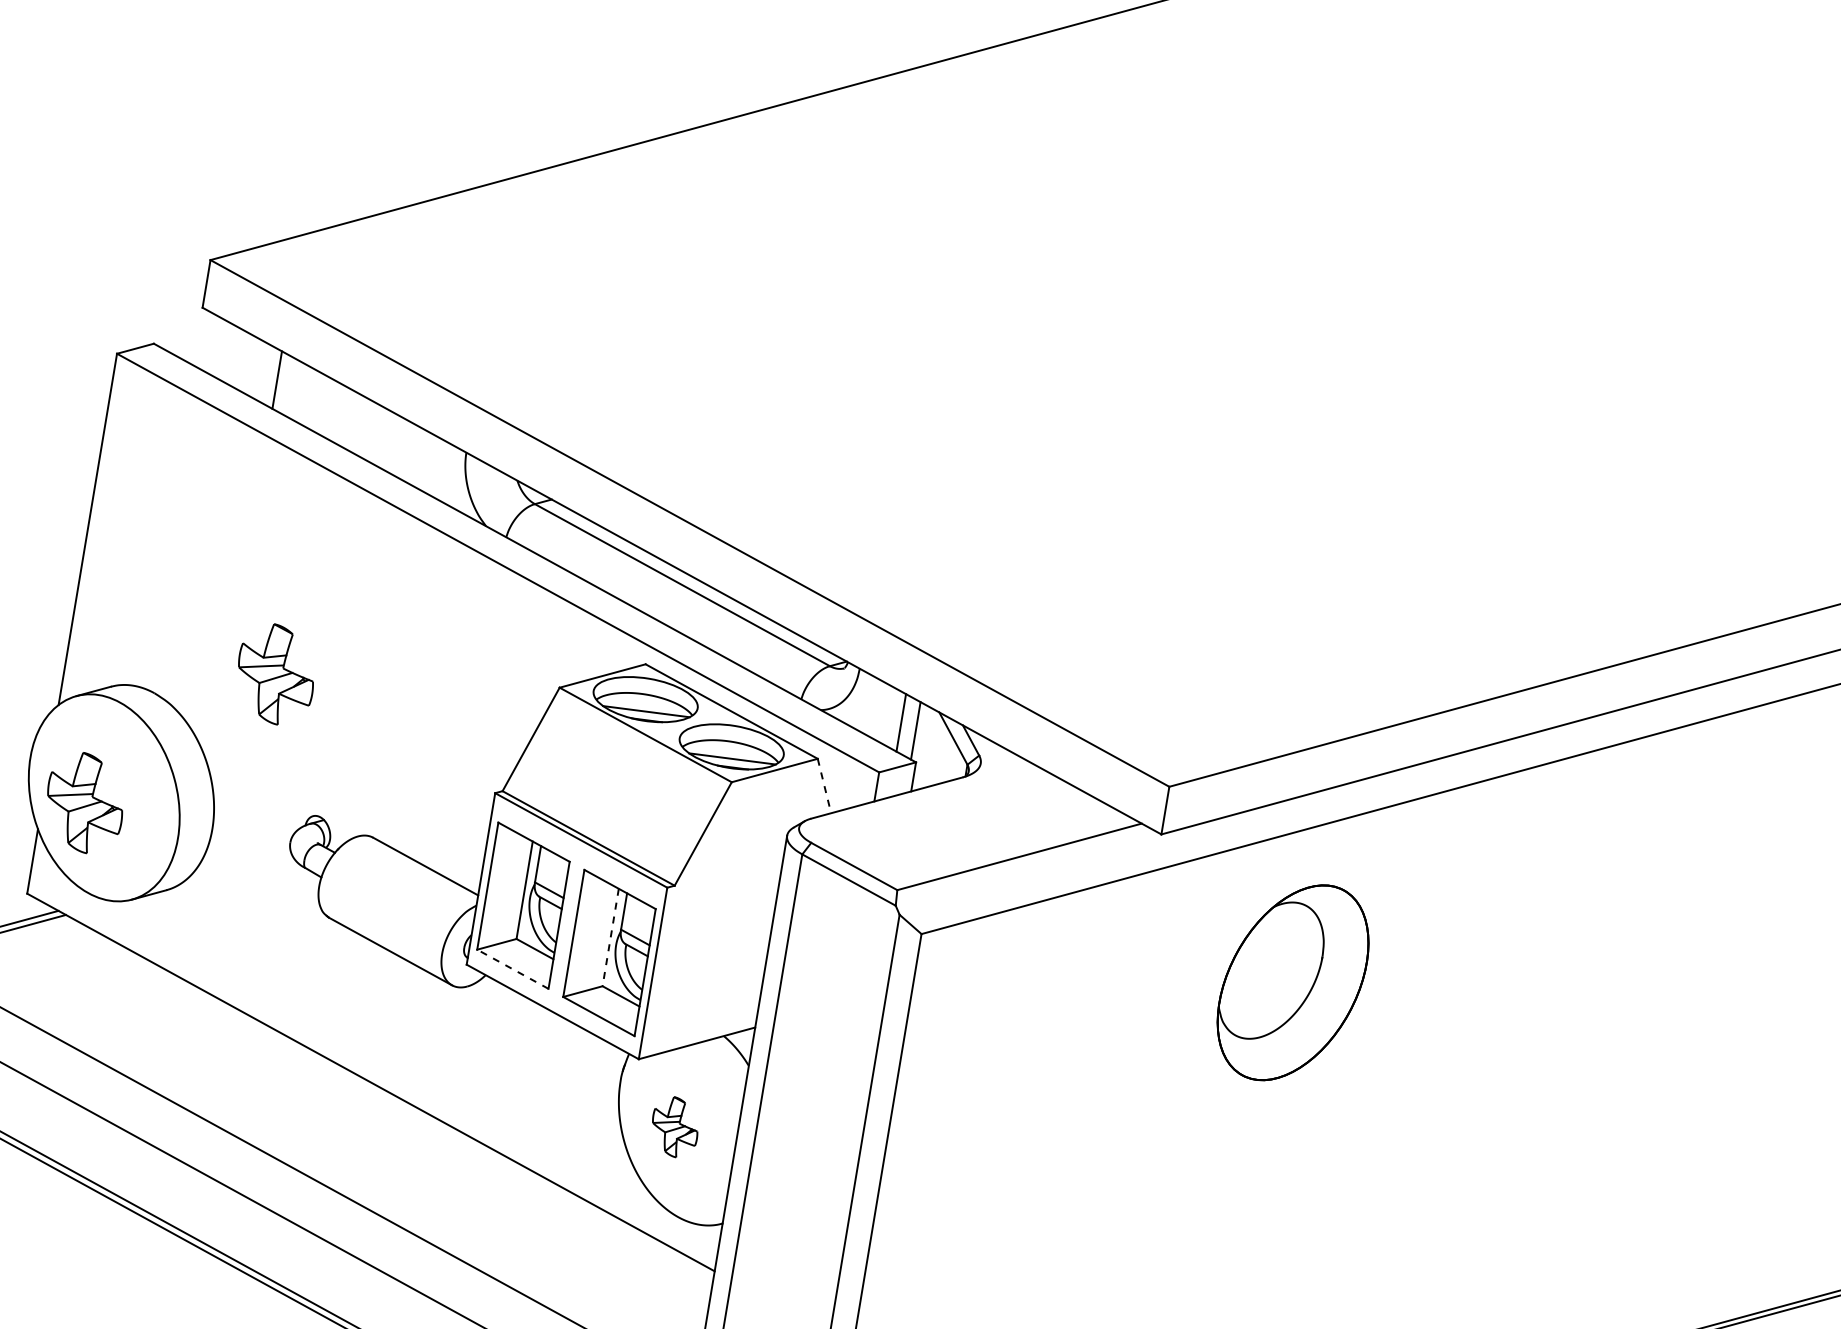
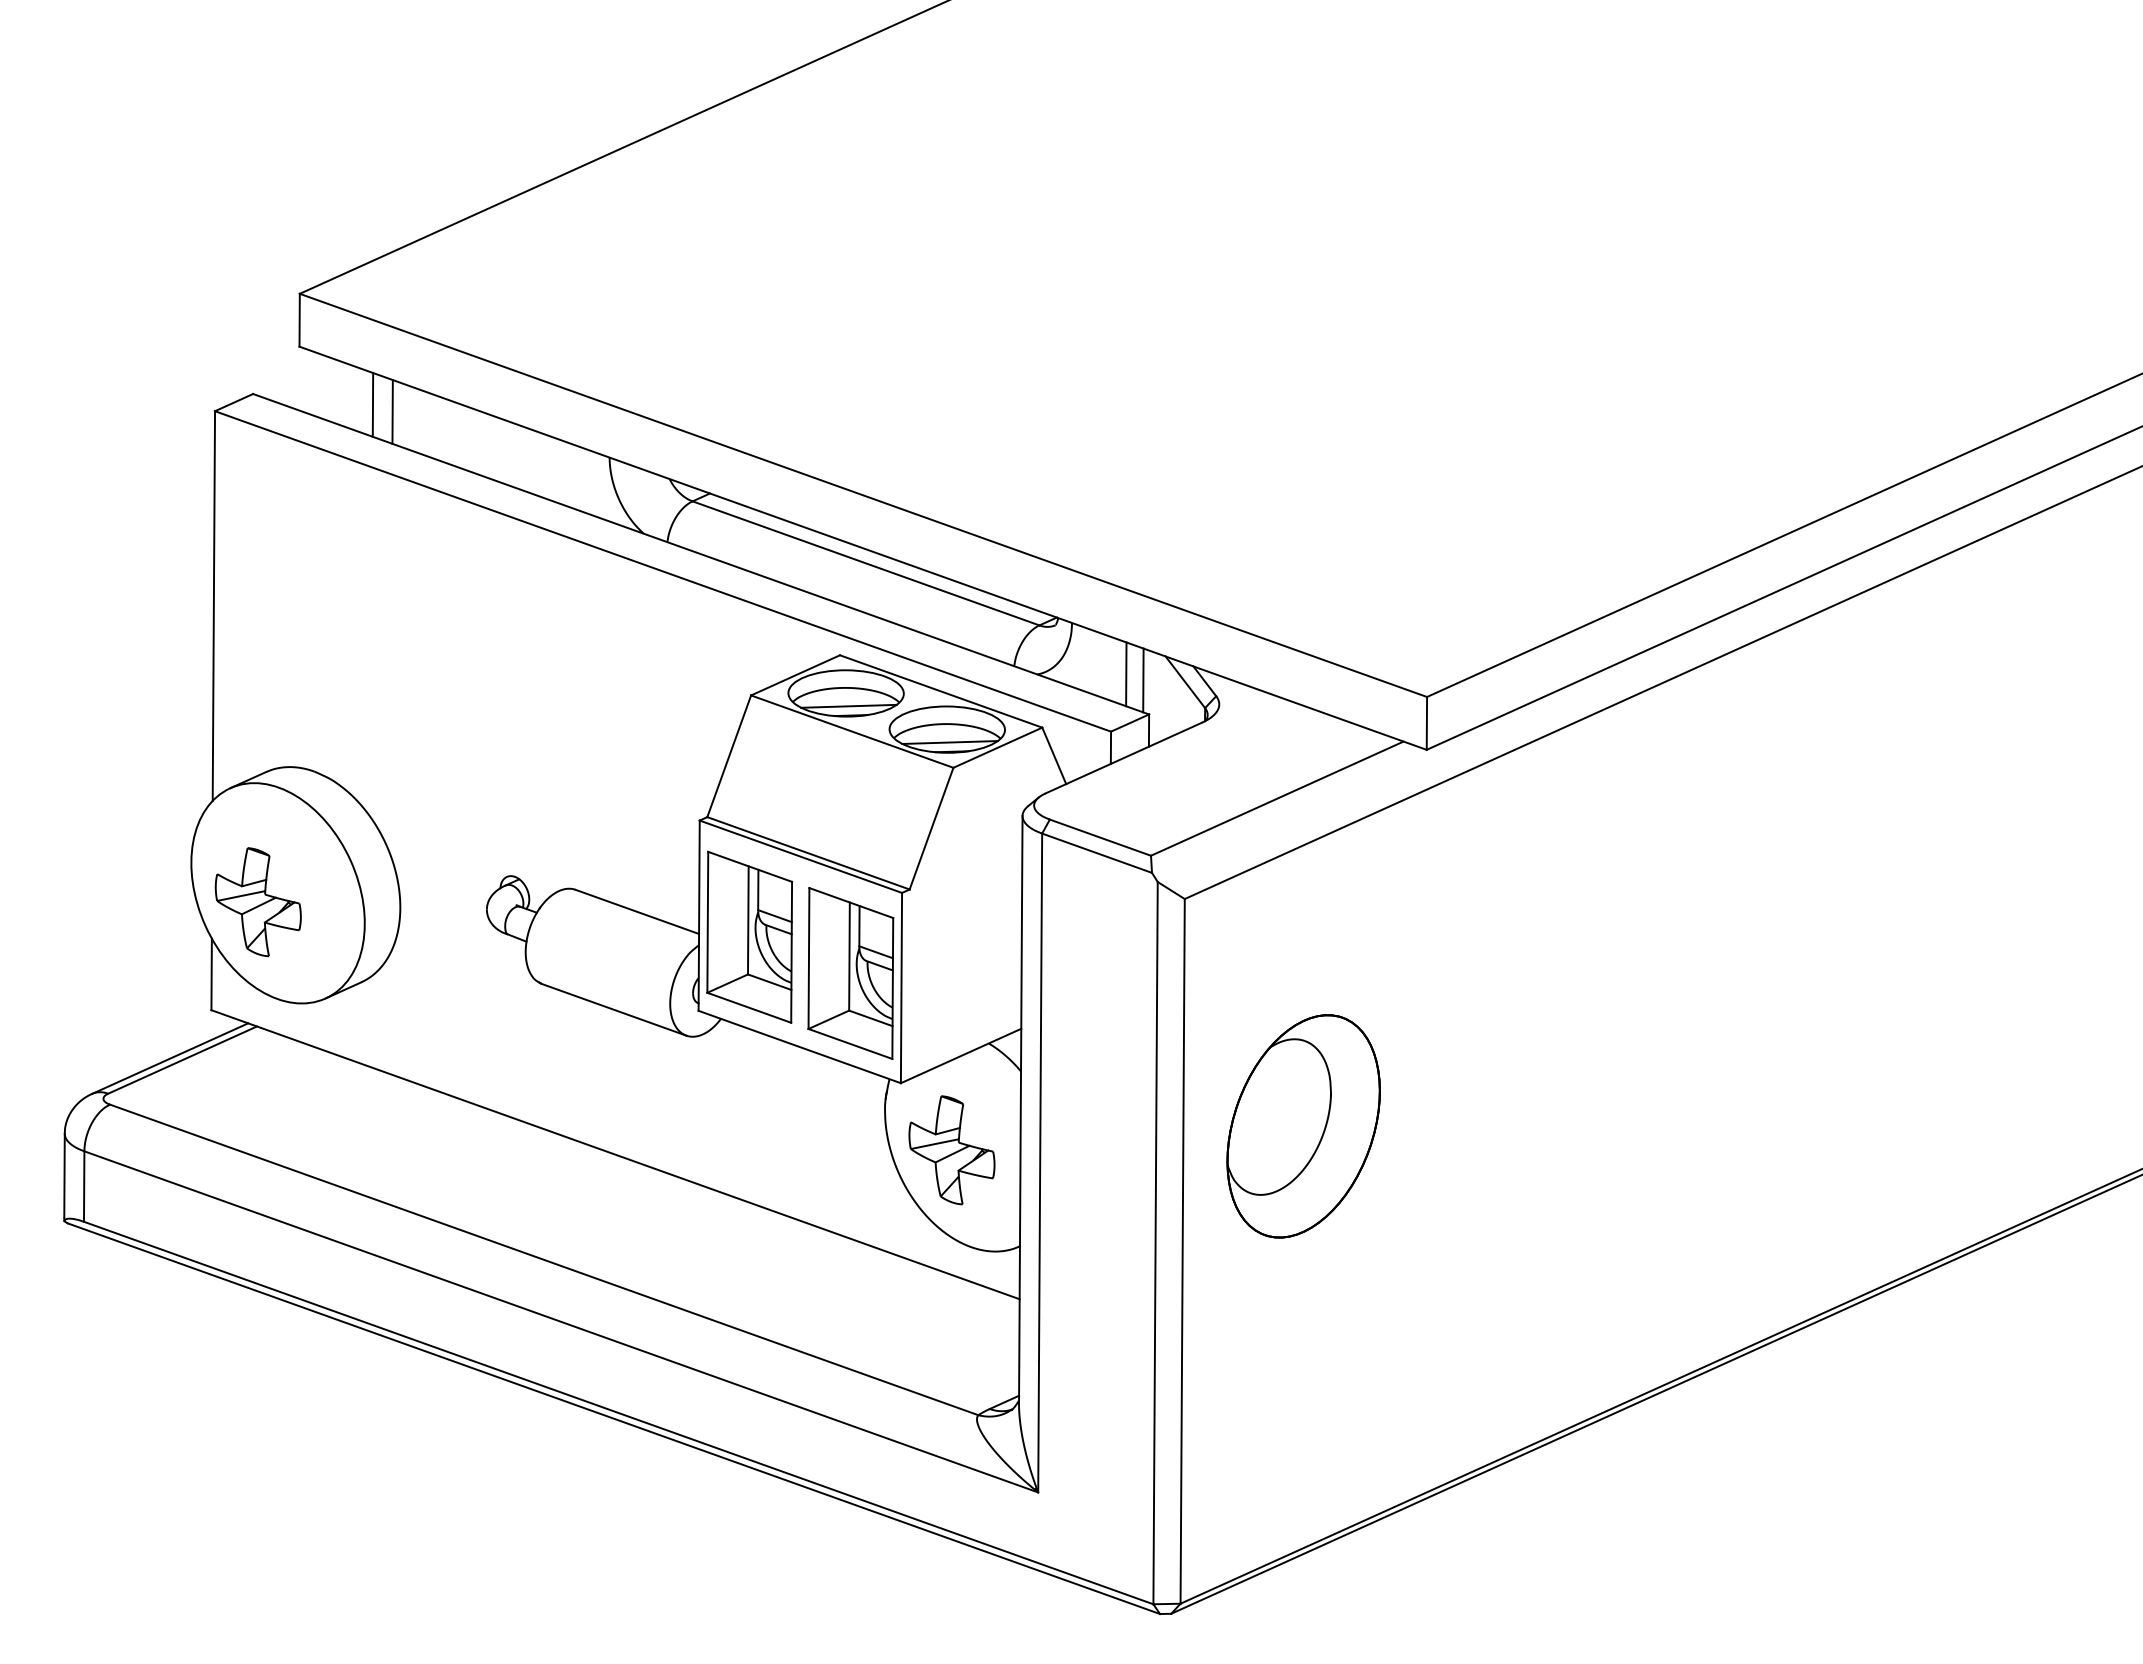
line: (260, 370) -> (372, 404), added
part: (275, 674) -> (441, 730), removed
line: (824, 785) -> (1054, 755), dashed -> solid
line: (610, 938) -> (849, 957), dashed -> solid
line: (513, 969) -> (749, 1007), dashed -> solid
part: (1292, 982) -> (1303, 1126), moved
part: (674, 1127) -> (951, 1150), size x1.67

